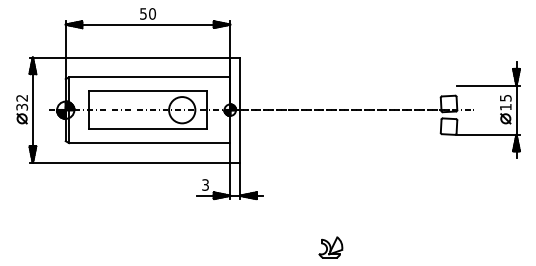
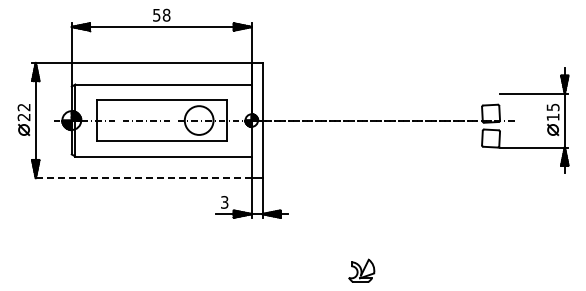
text: (152, 14) -> (166, 15), 50 -> 58
text: (22, 106) -> (24, 116), 32 -> 22
line: (129, 163) -> (141, 178), solid -> dashed

